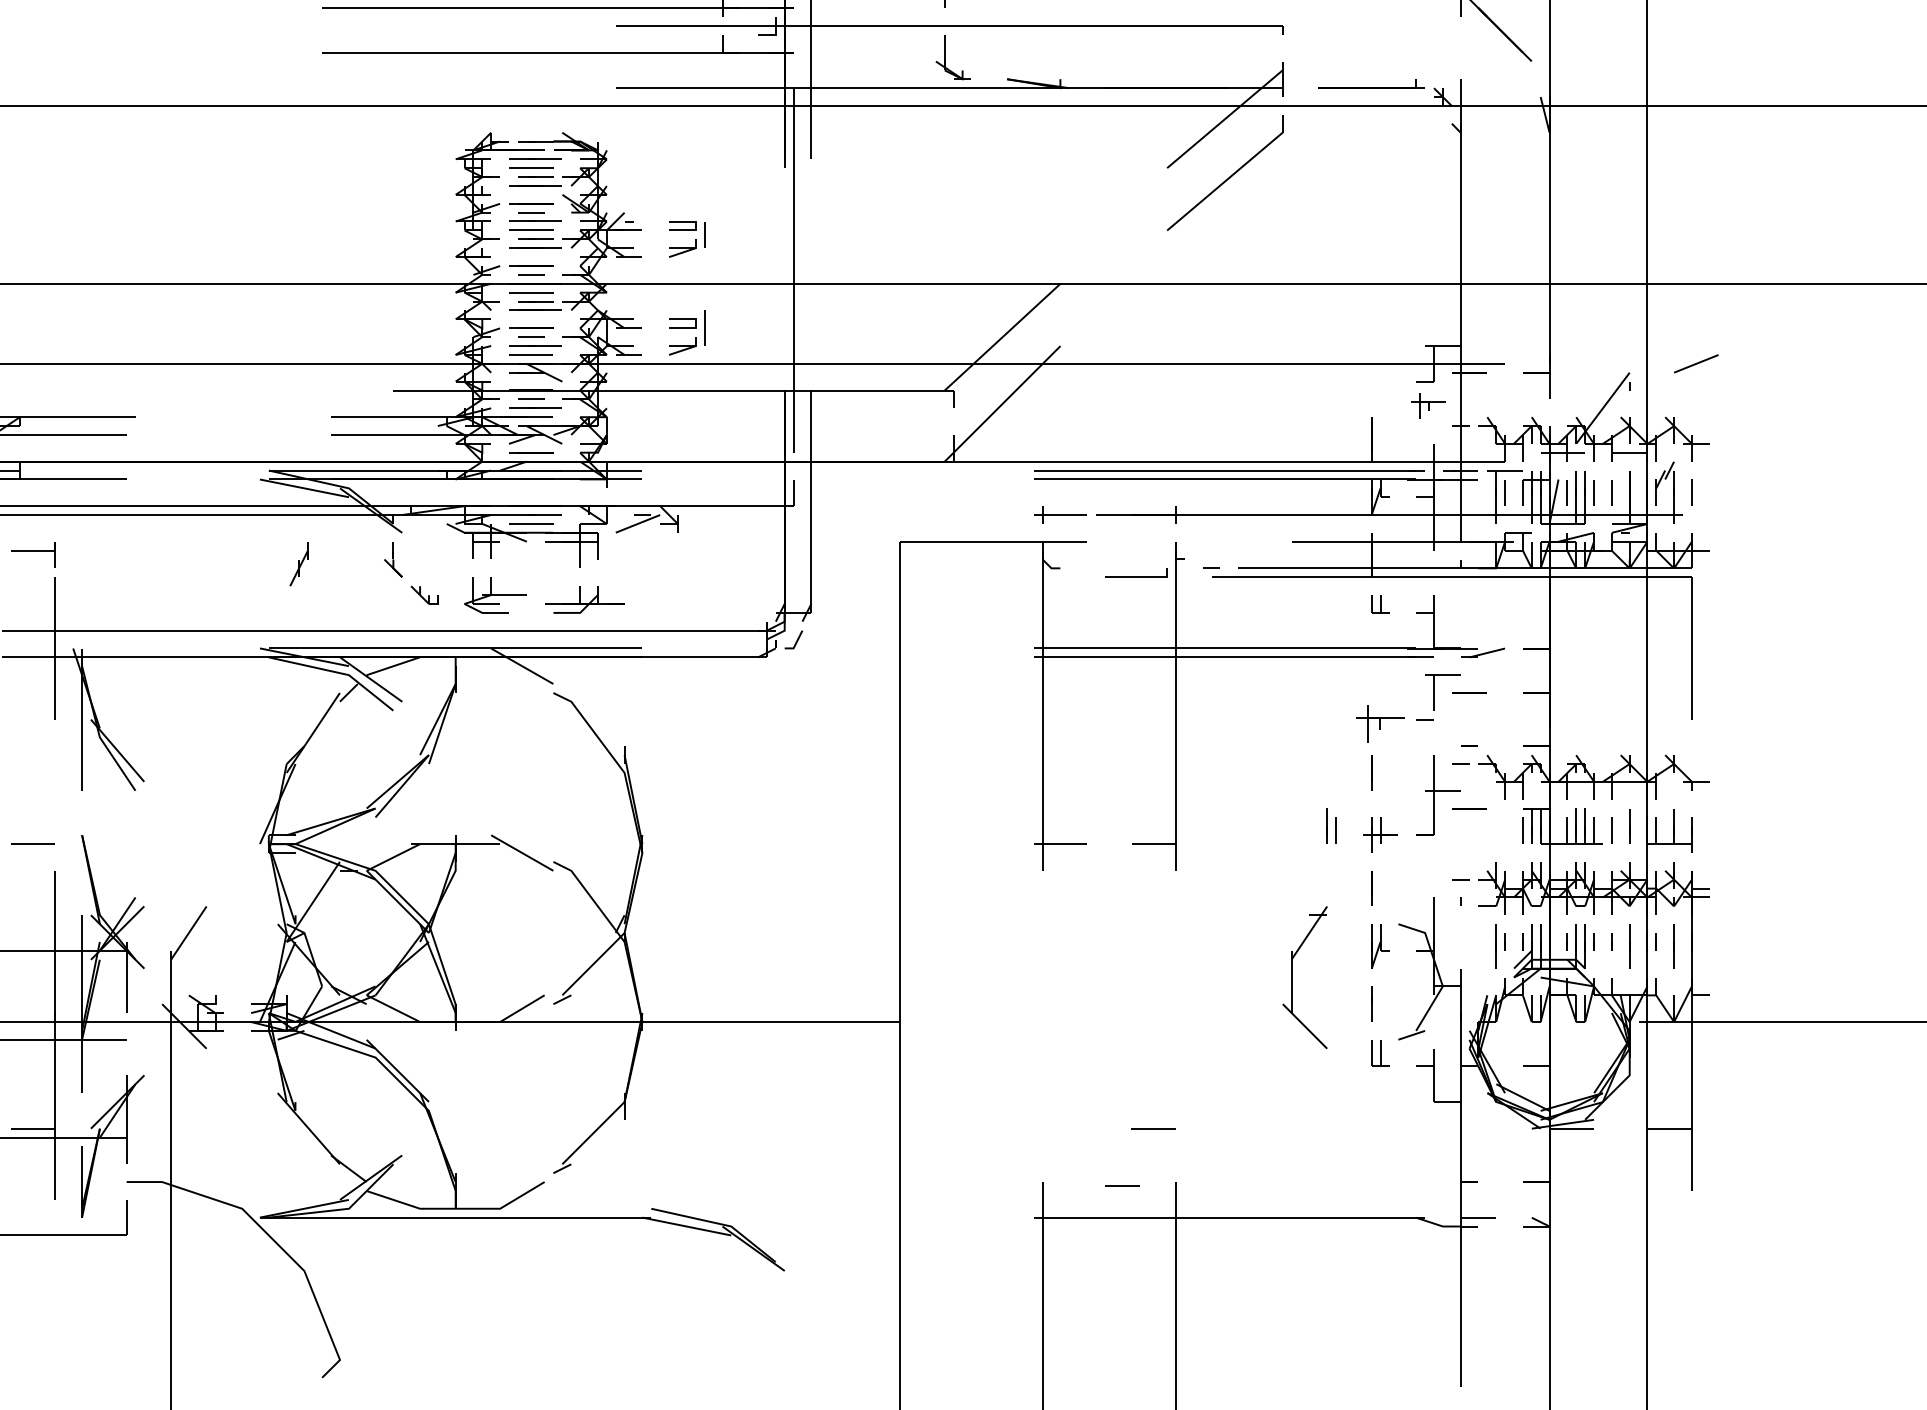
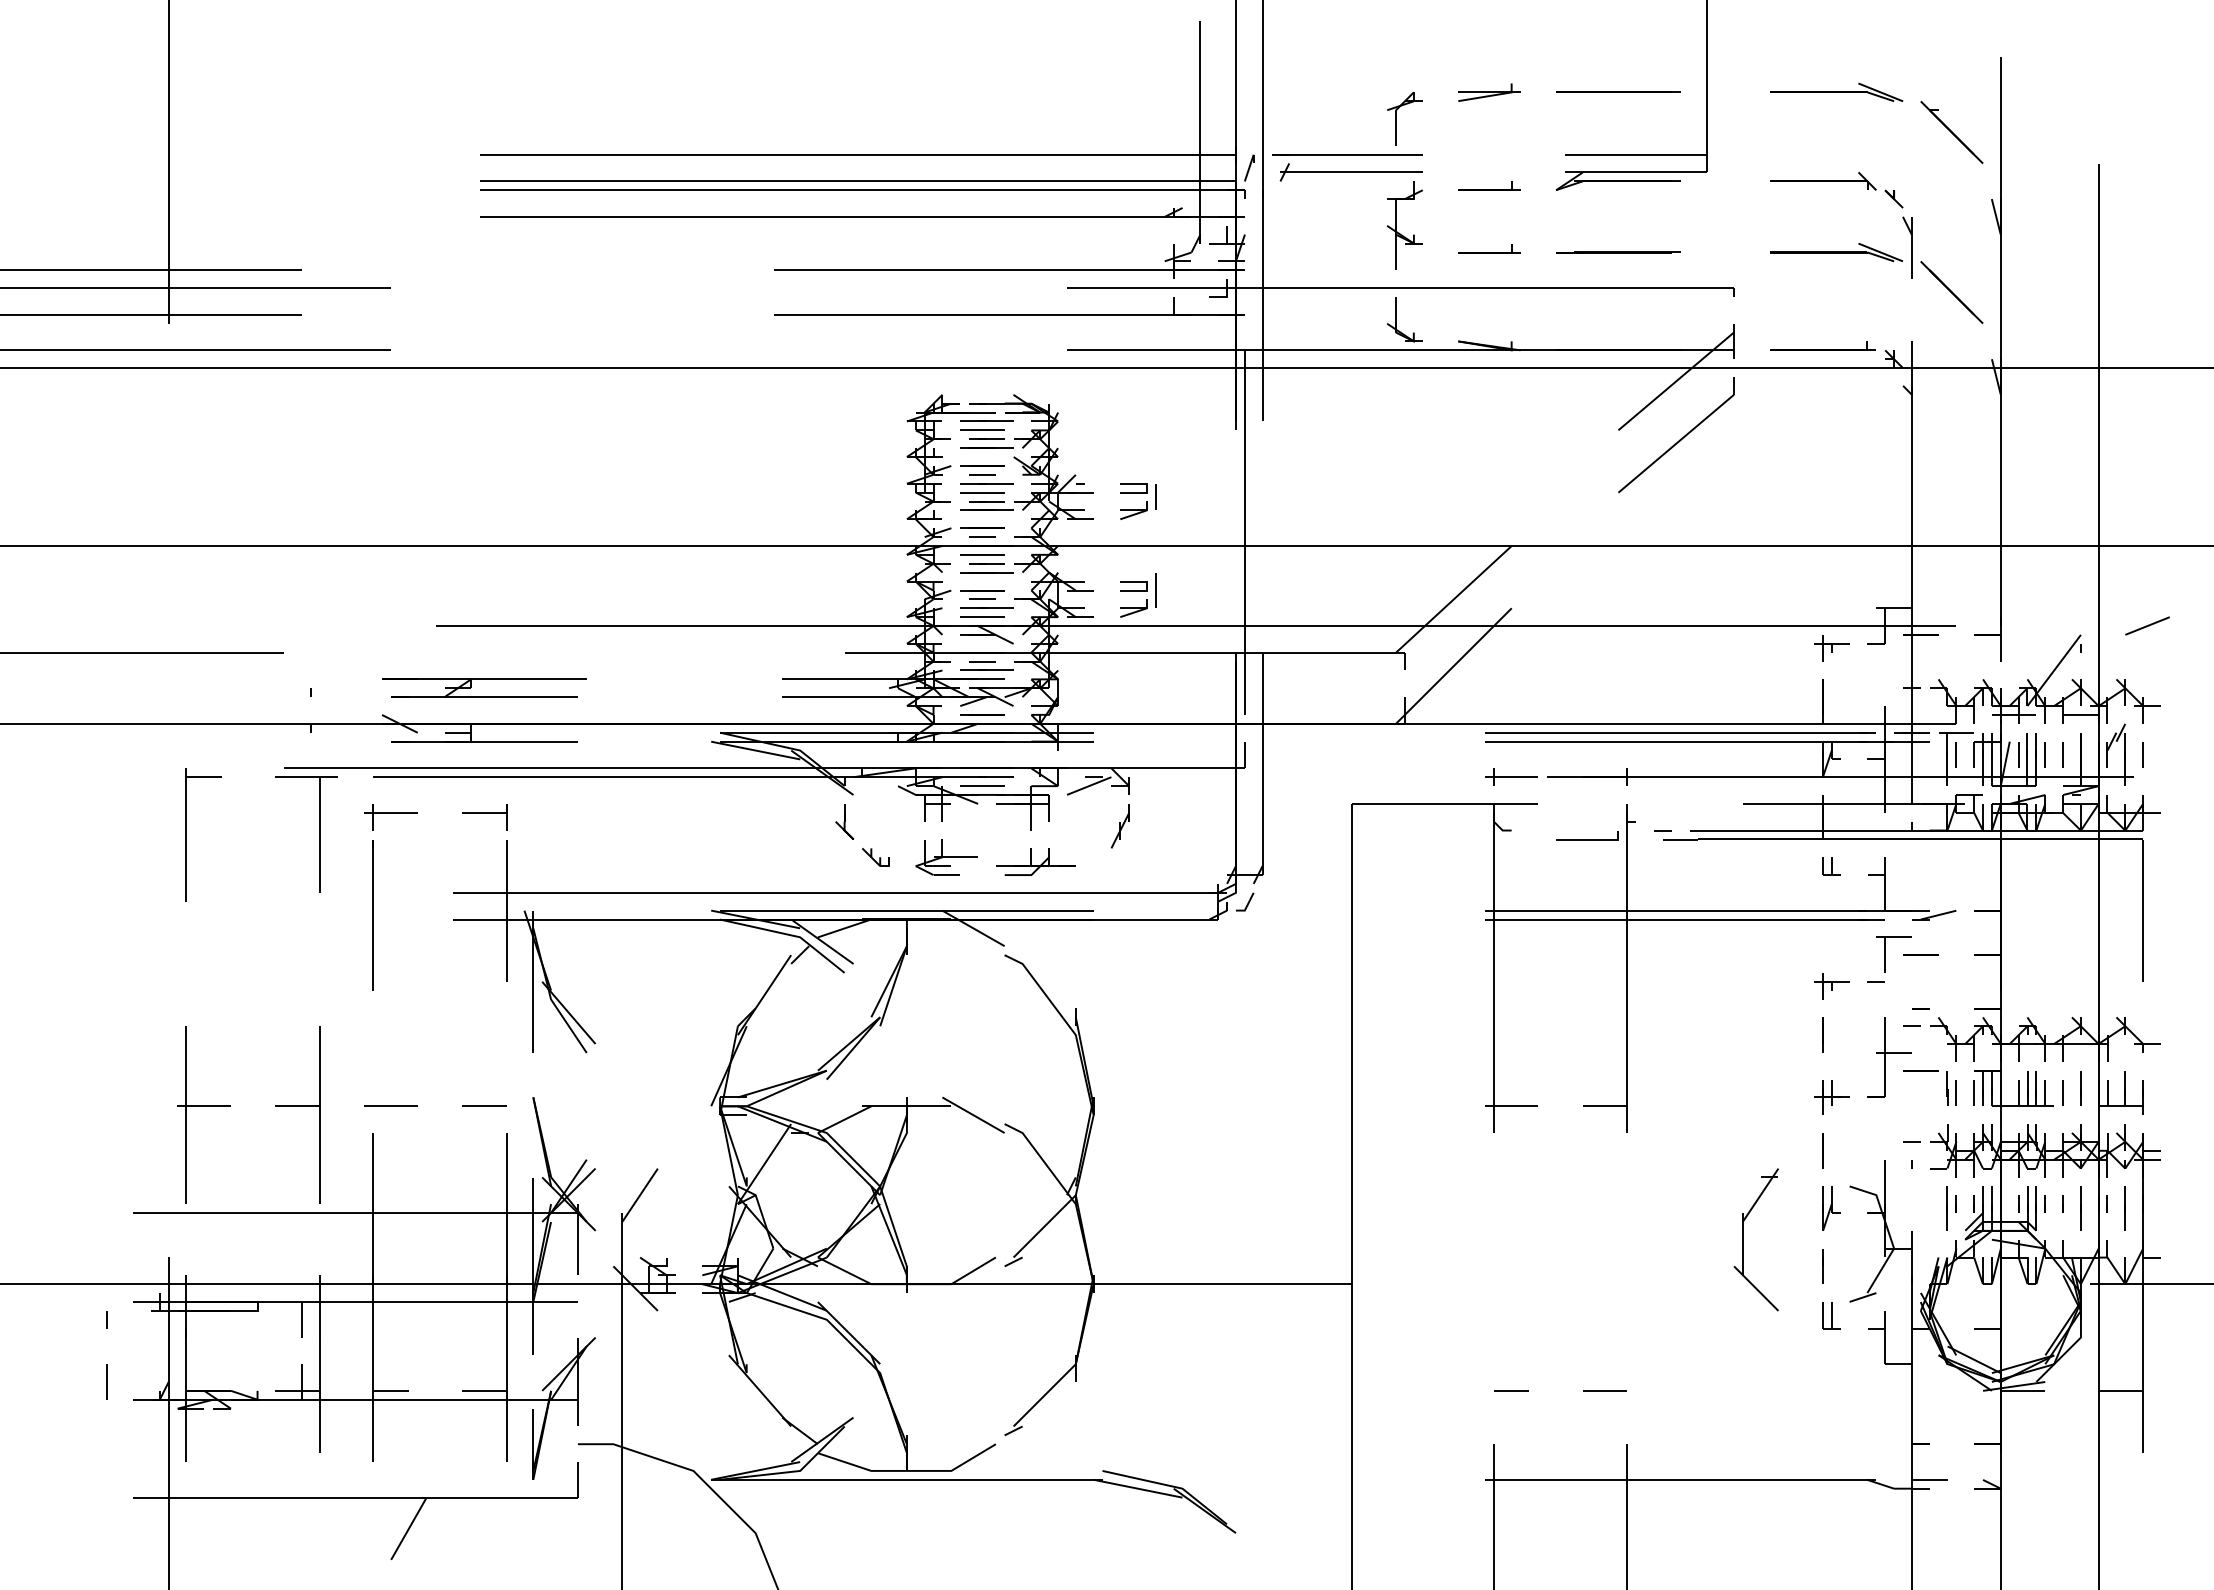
part: (1428, 406) -> (1831, 648), moved
part: (298, 564) -> (1119, 826), moved
part: (1380, 724) -> (1831, 986), size x0.71
part: (1331, 826) -> (1951, 1088), moved
line: (1122, 1185) -> (1511, 1390), moved

